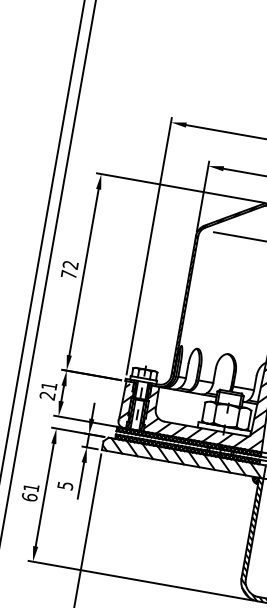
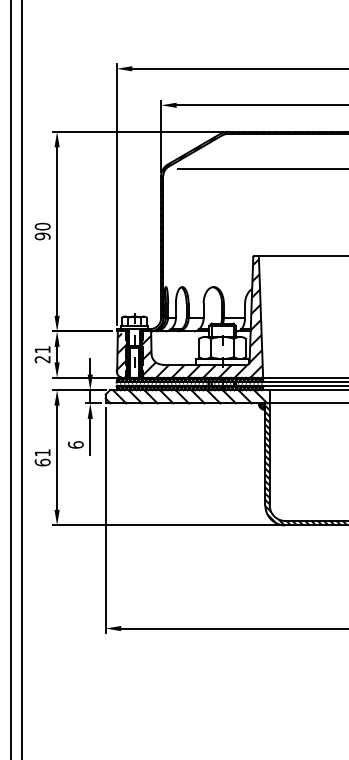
text: (69, 269) -> (42, 231), 72 -> 90
text: (65, 485) -> (75, 444), 5 -> 6

